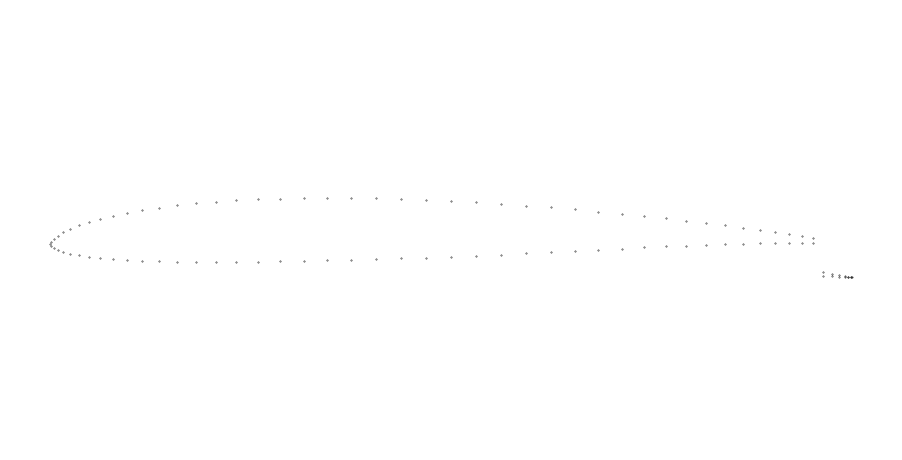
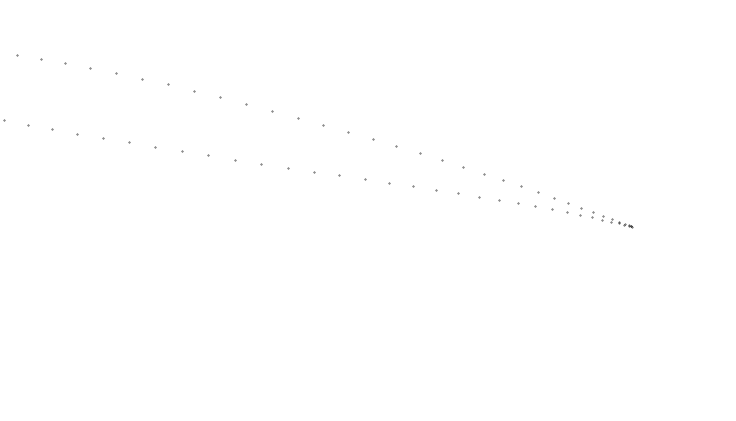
part: (837, 274) -> (617, 220), moved

